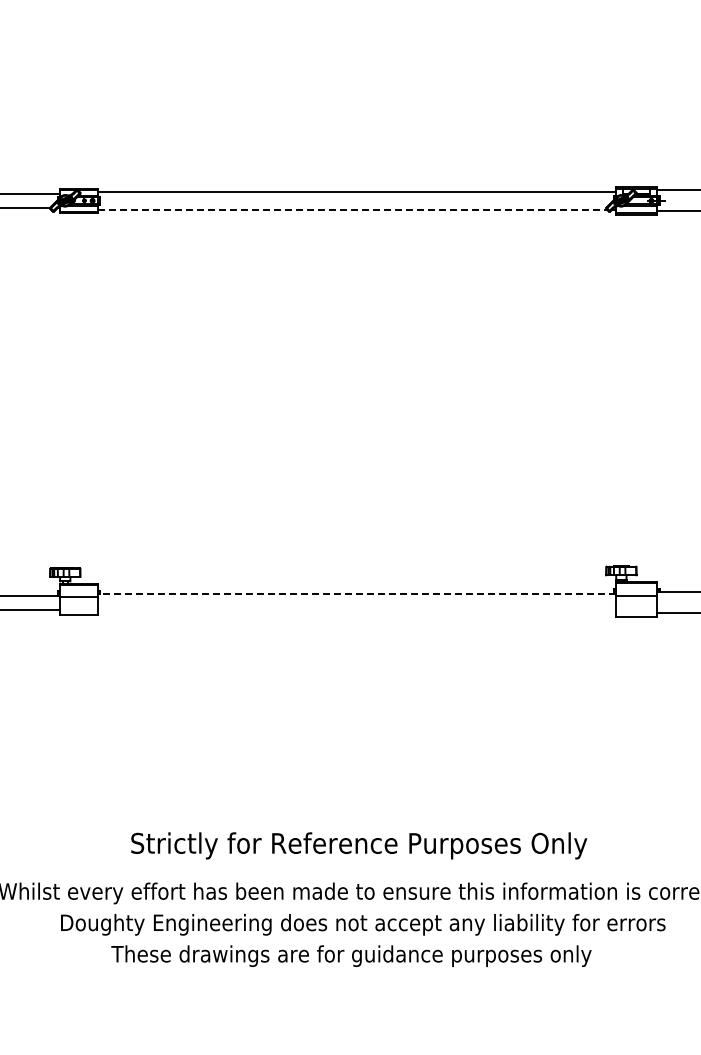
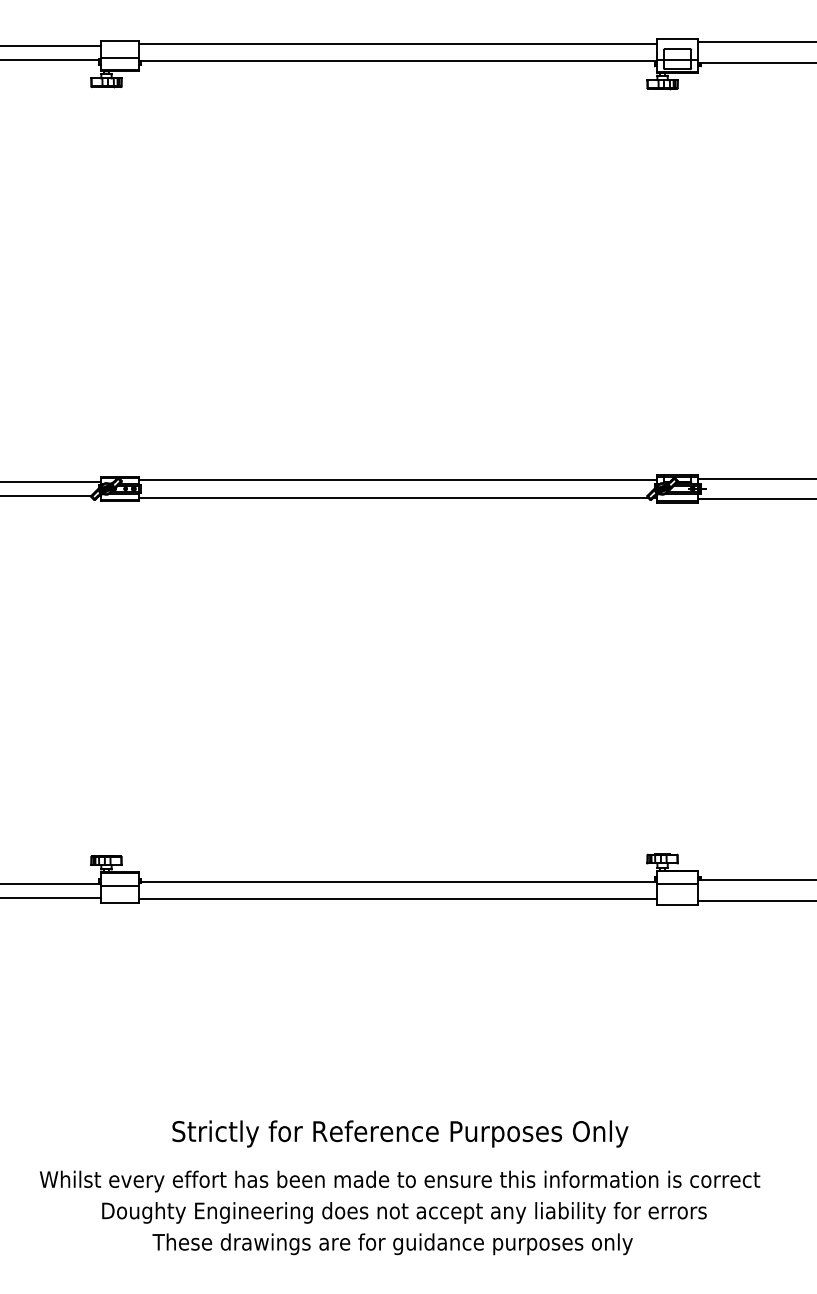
line: (353, 209) -> (394, 497), dashed -> solid
line: (357, 594) -> (398, 882), dashed -> solid
line: (357, 611) -> (398, 899), added

